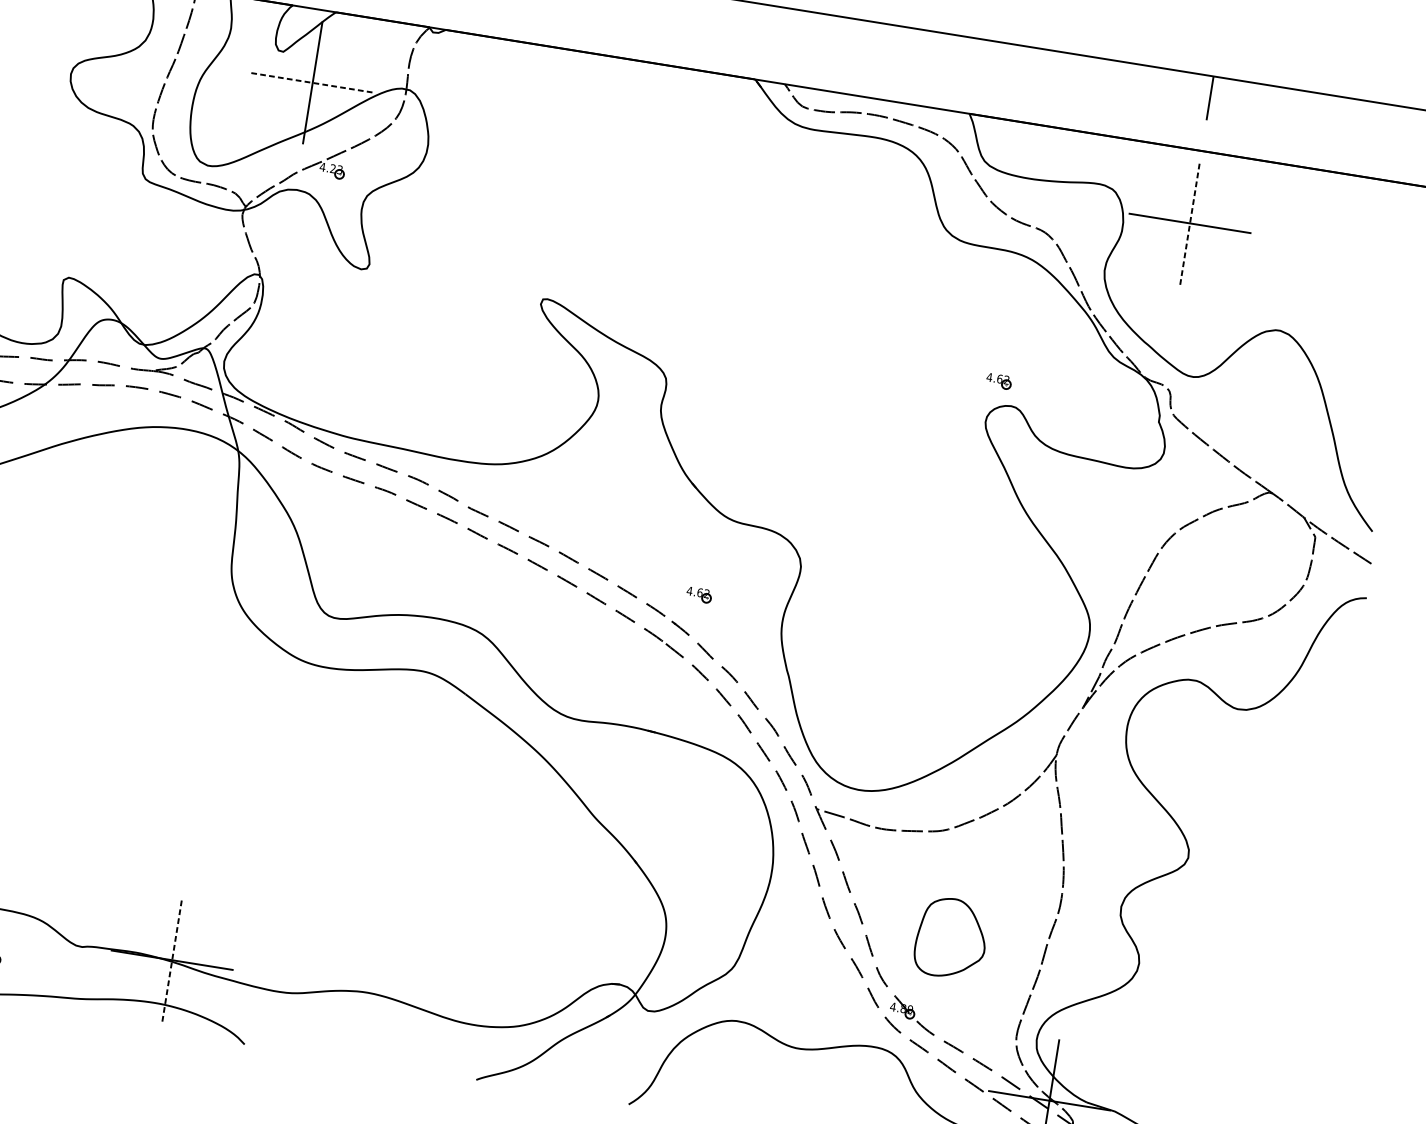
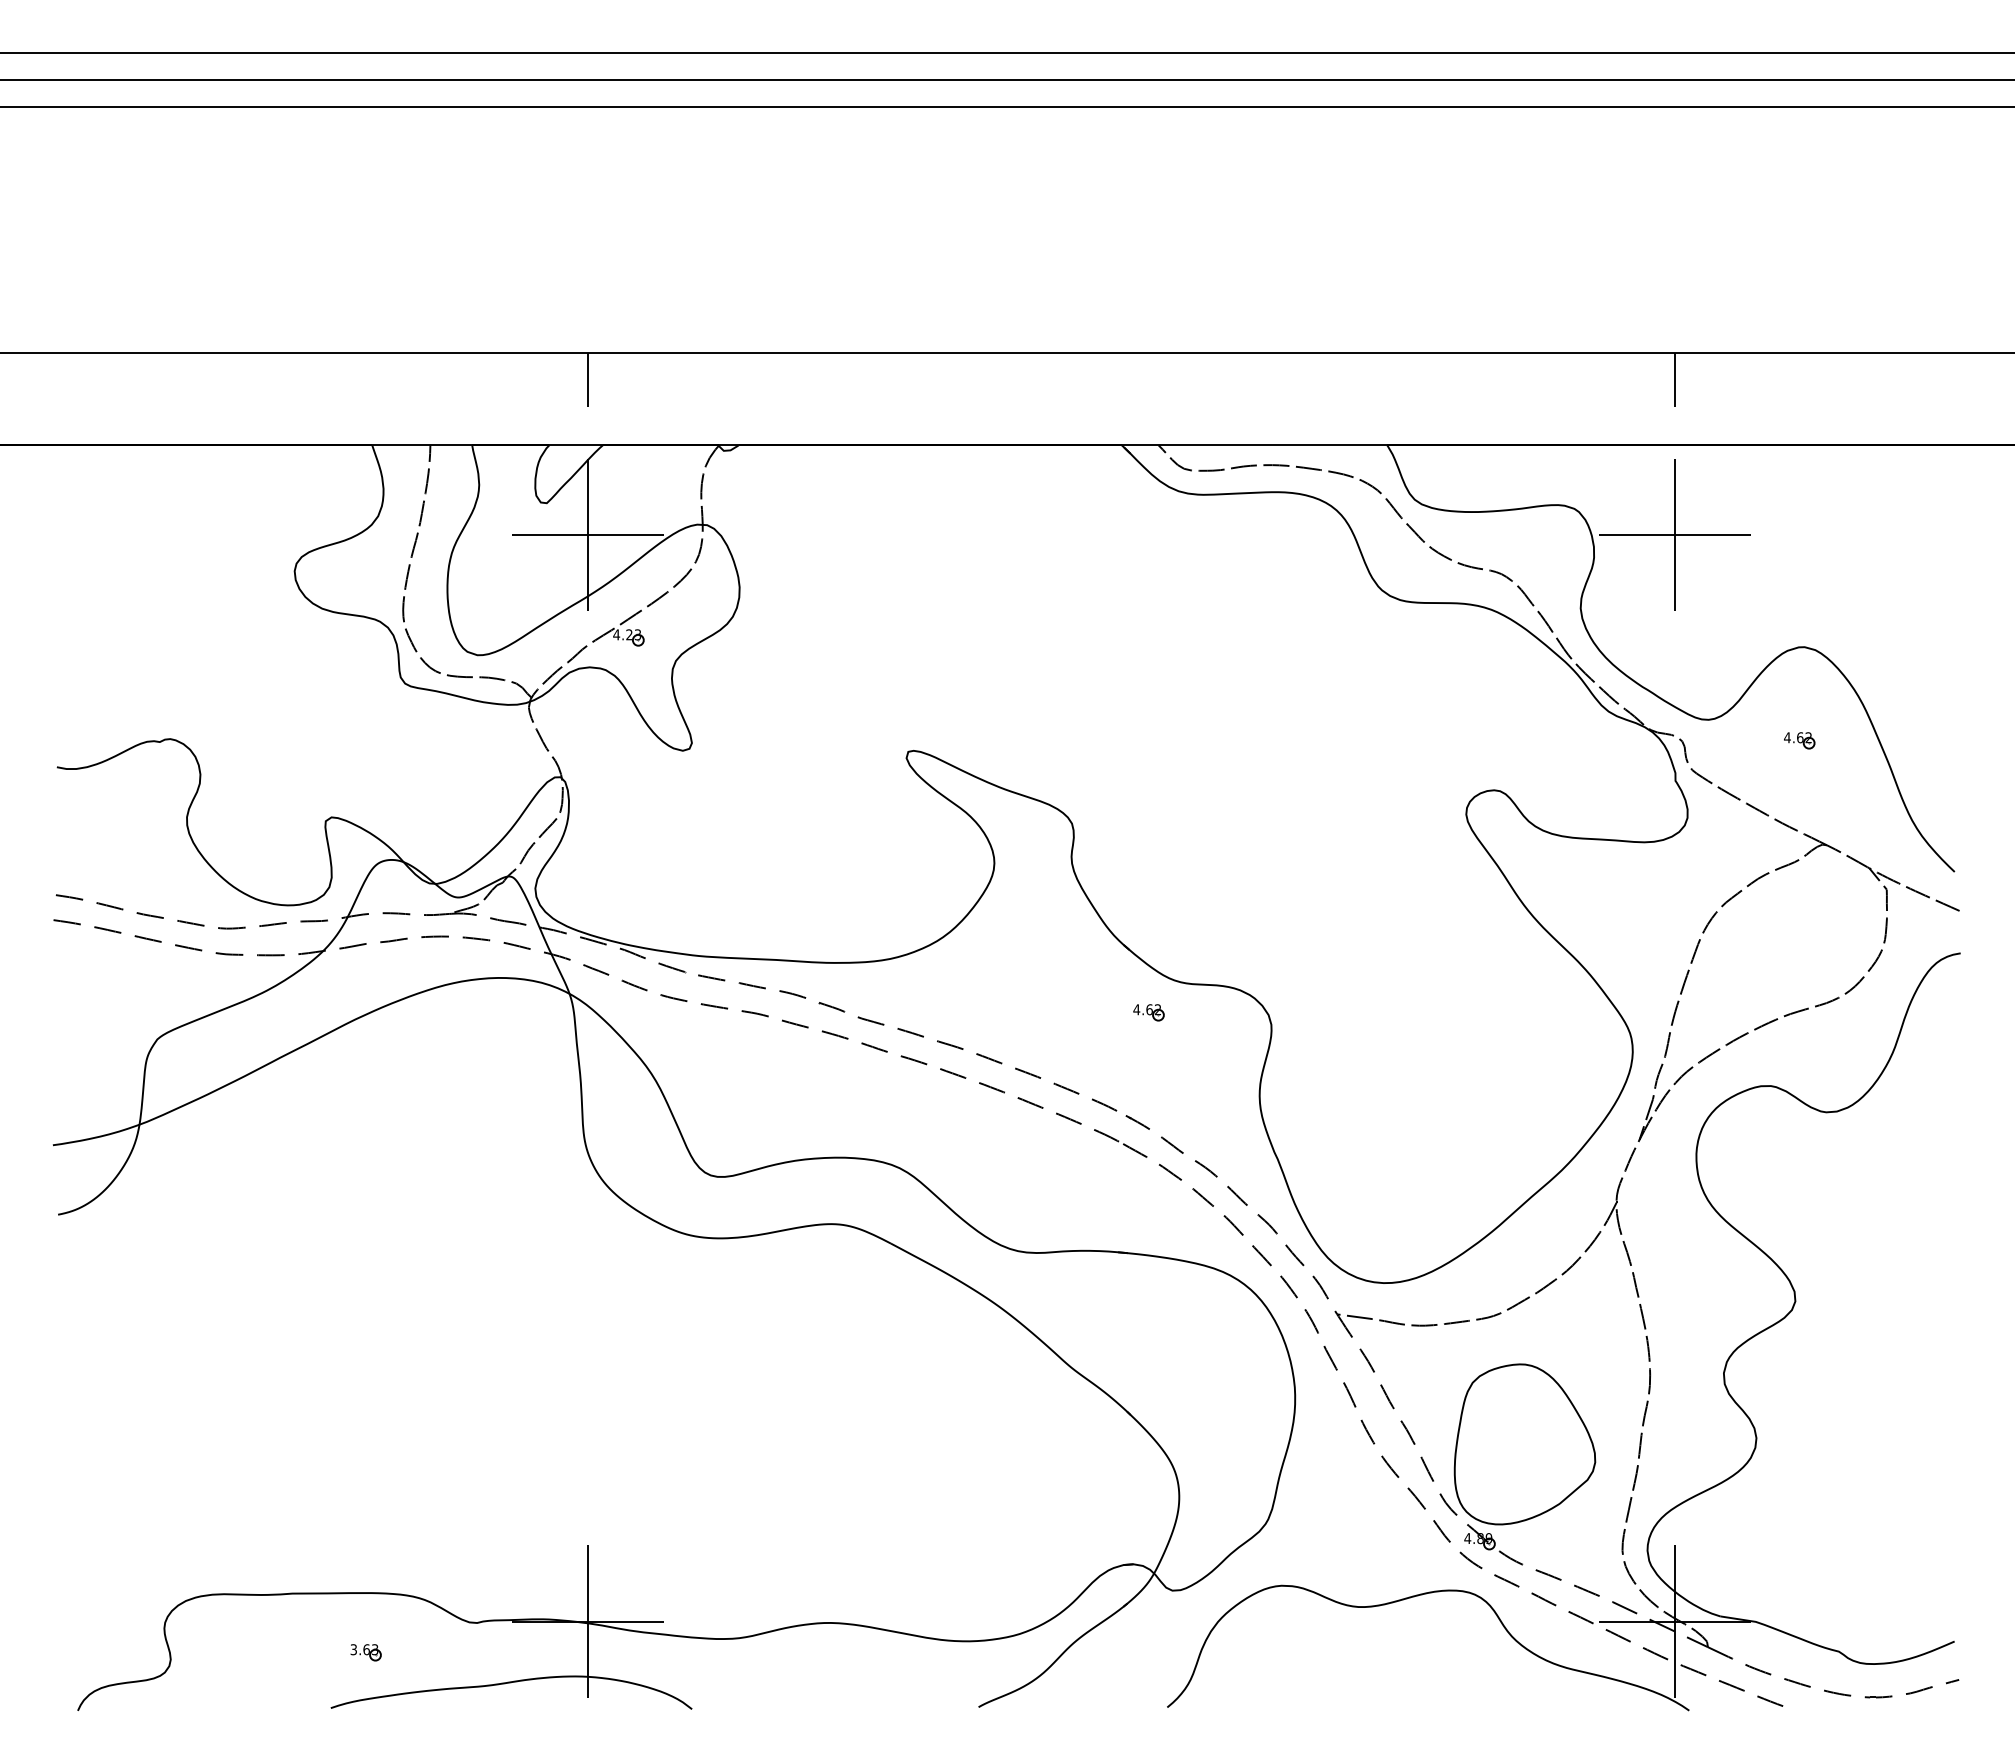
line: (312, 83) -> (588, 535), dashed -> solid
line: (1189, 223) -> (1674, 535), dashed -> solid
part: (998, 381) -> (1799, 740), moved
part: (698, 594) -> (1148, 1012), moved
part: (951, 938) -> (1524, 1444), size x1.67
line: (172, 960) -> (588, 1621), dashed -> solid

